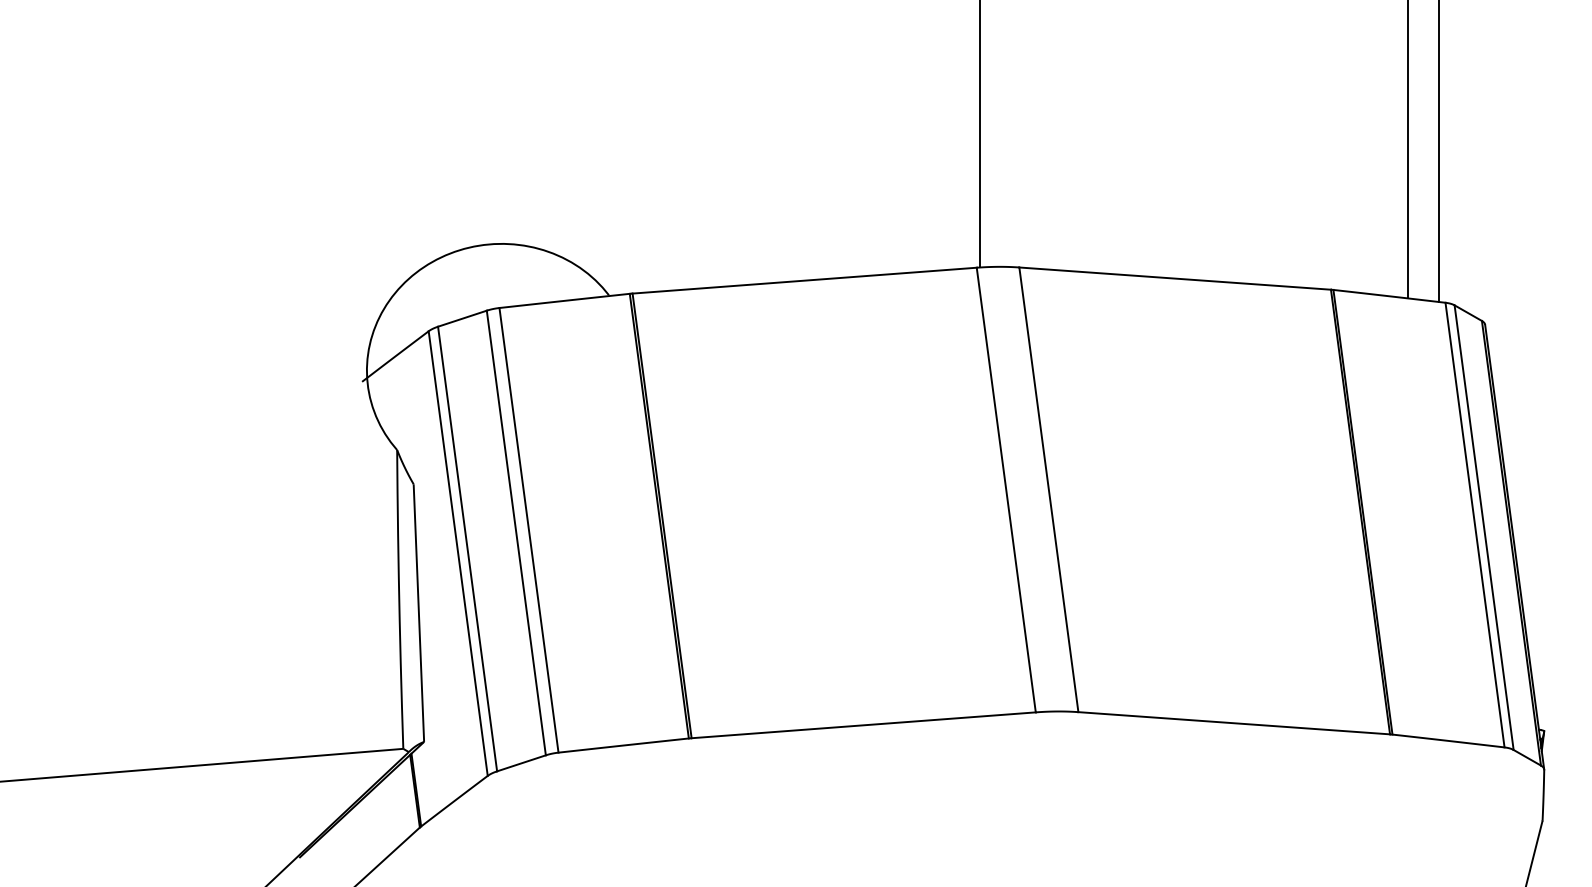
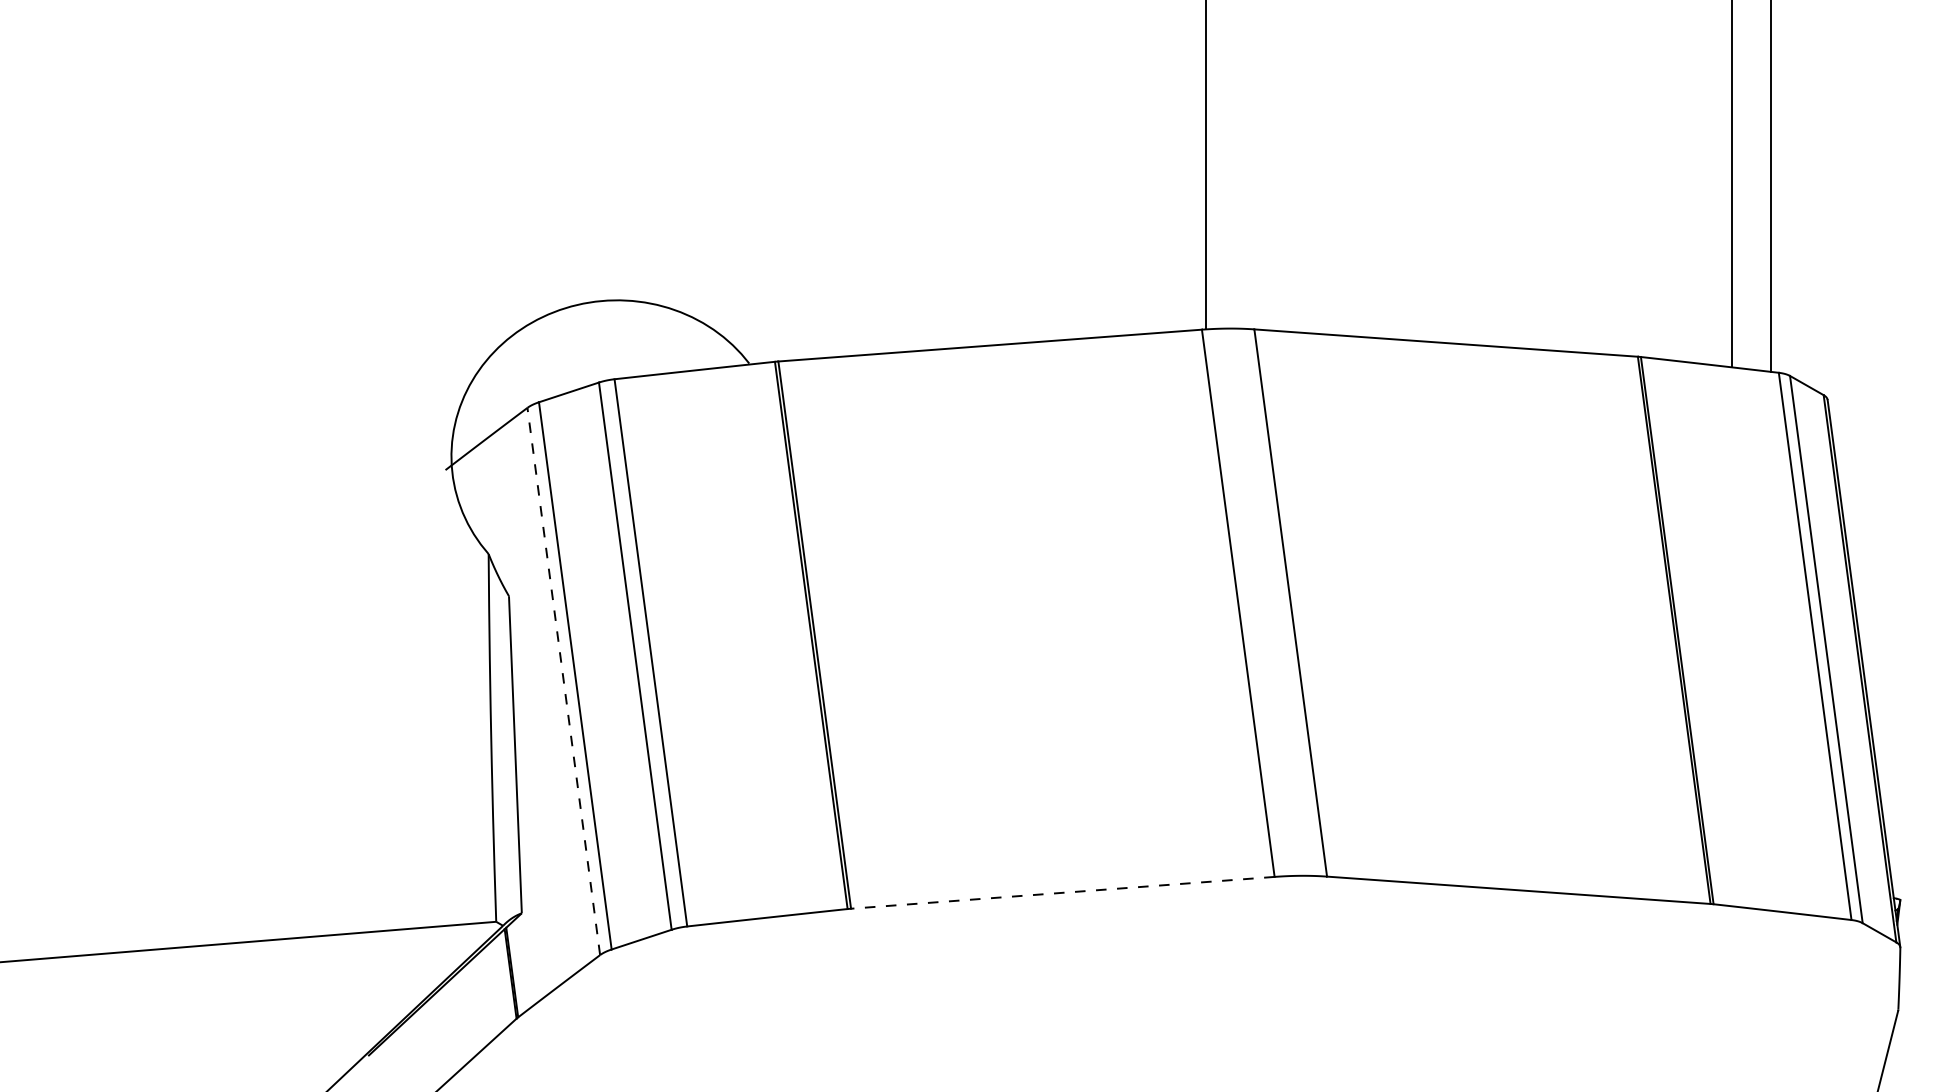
line: (458, 553) -> (564, 681), solid -> dashed
line: (863, 725) -> (1062, 893), solid -> dashed

